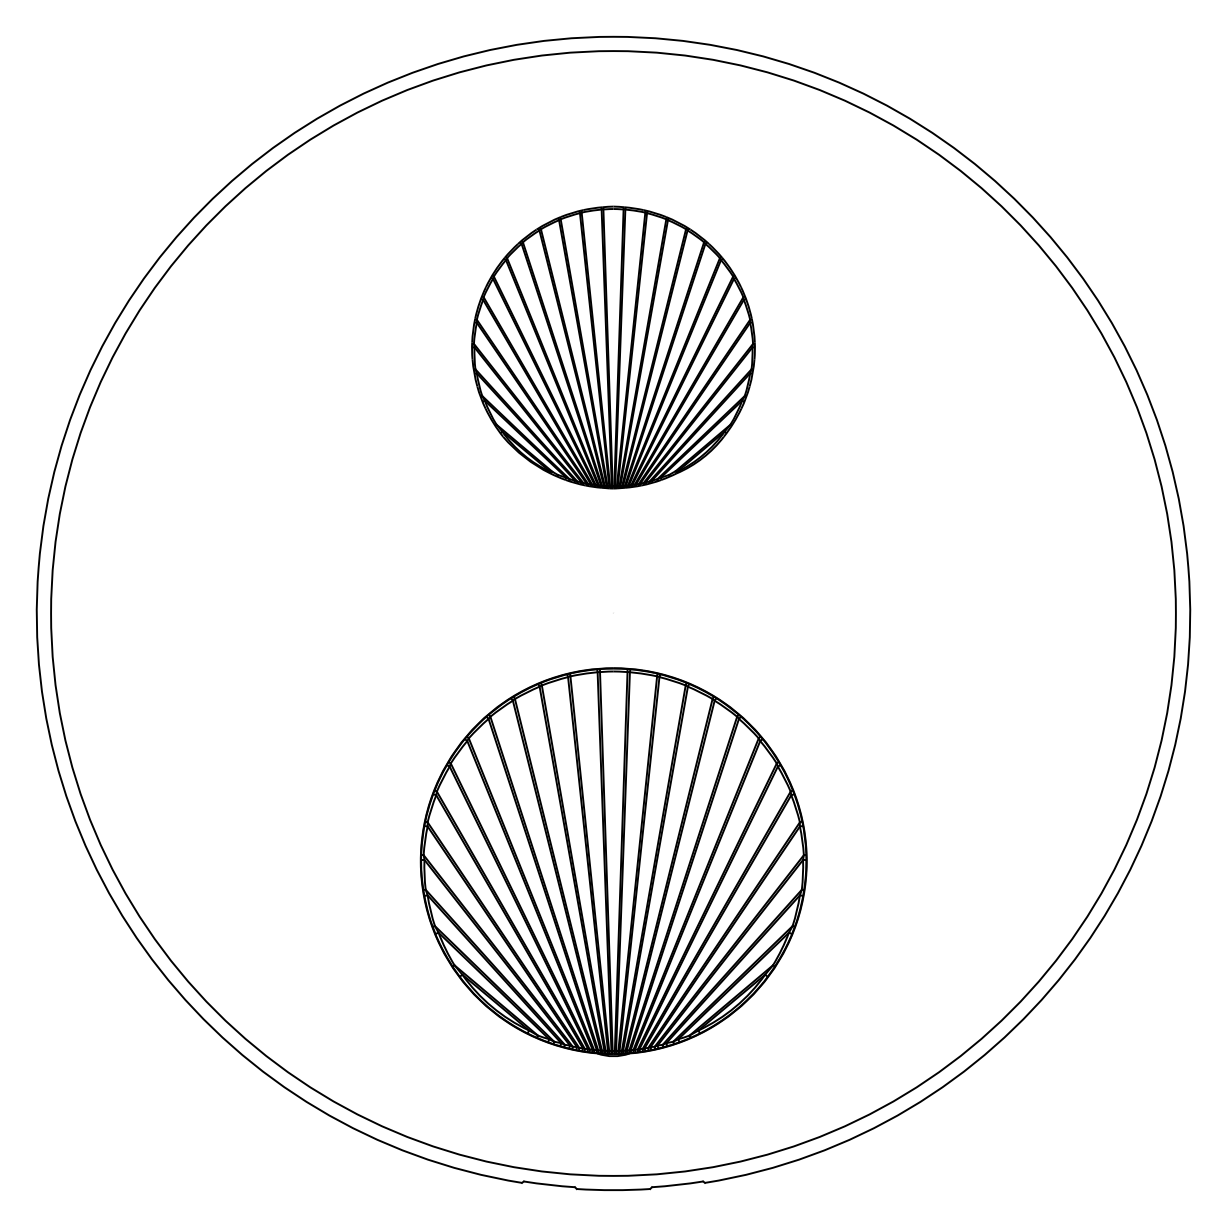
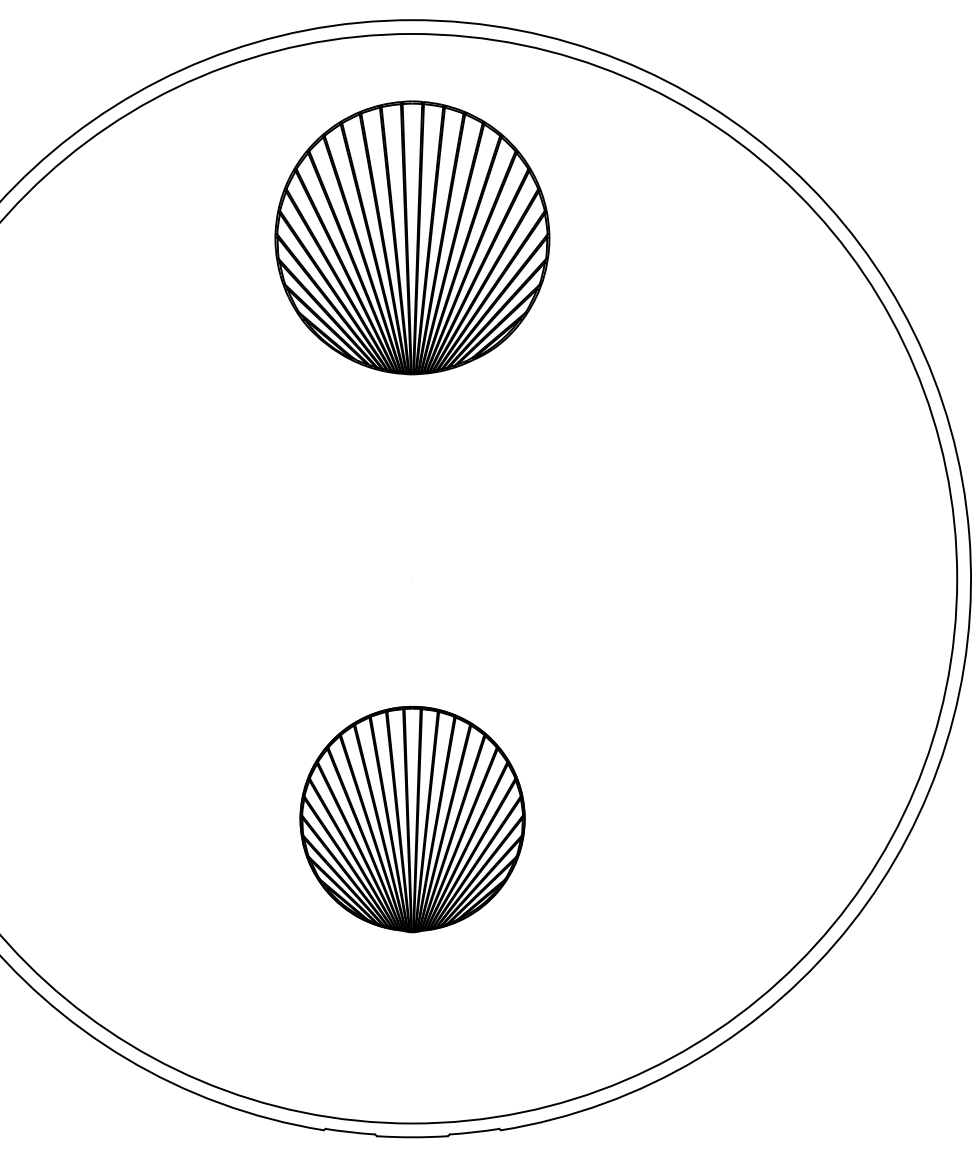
part: (613, 347) -> (412, 237), moved
part: (613, 861) -> (412, 818), size x0.6

